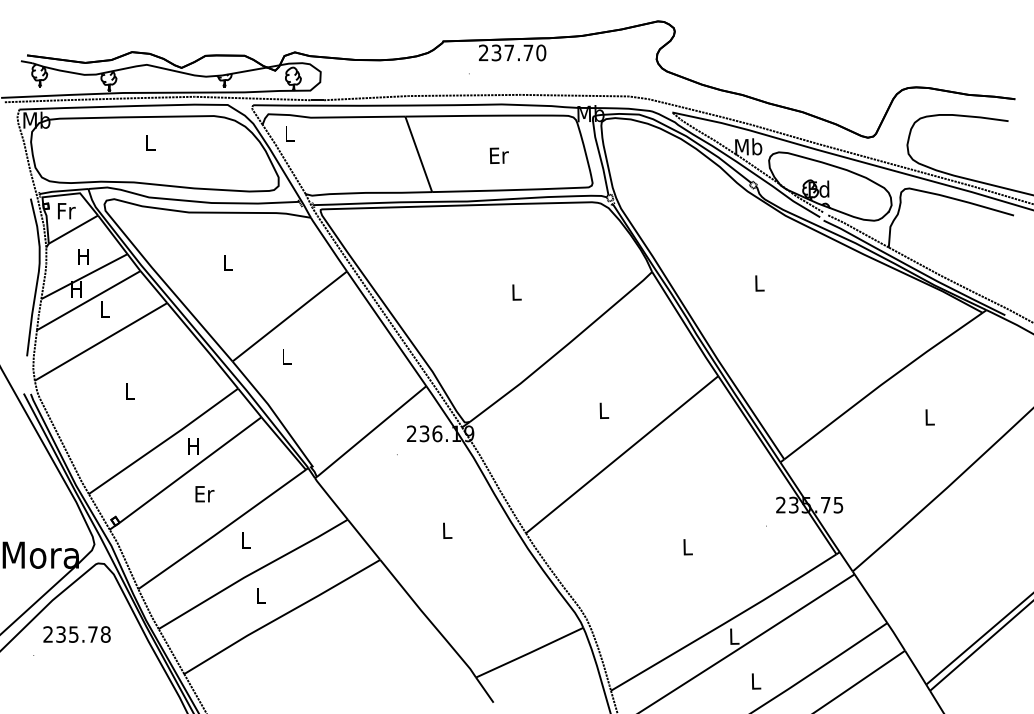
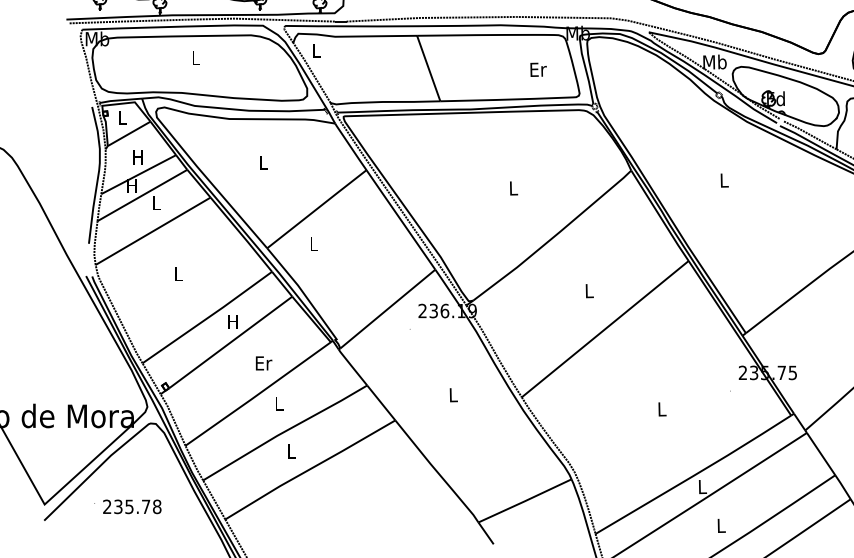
text: (498, 155) -> (537, 69), moved
text: (66, 211) -> (123, 118), Fr -> L
text: (204, 494) -> (263, 363), moved
text: (76, 634) -> (131, 506), moved

